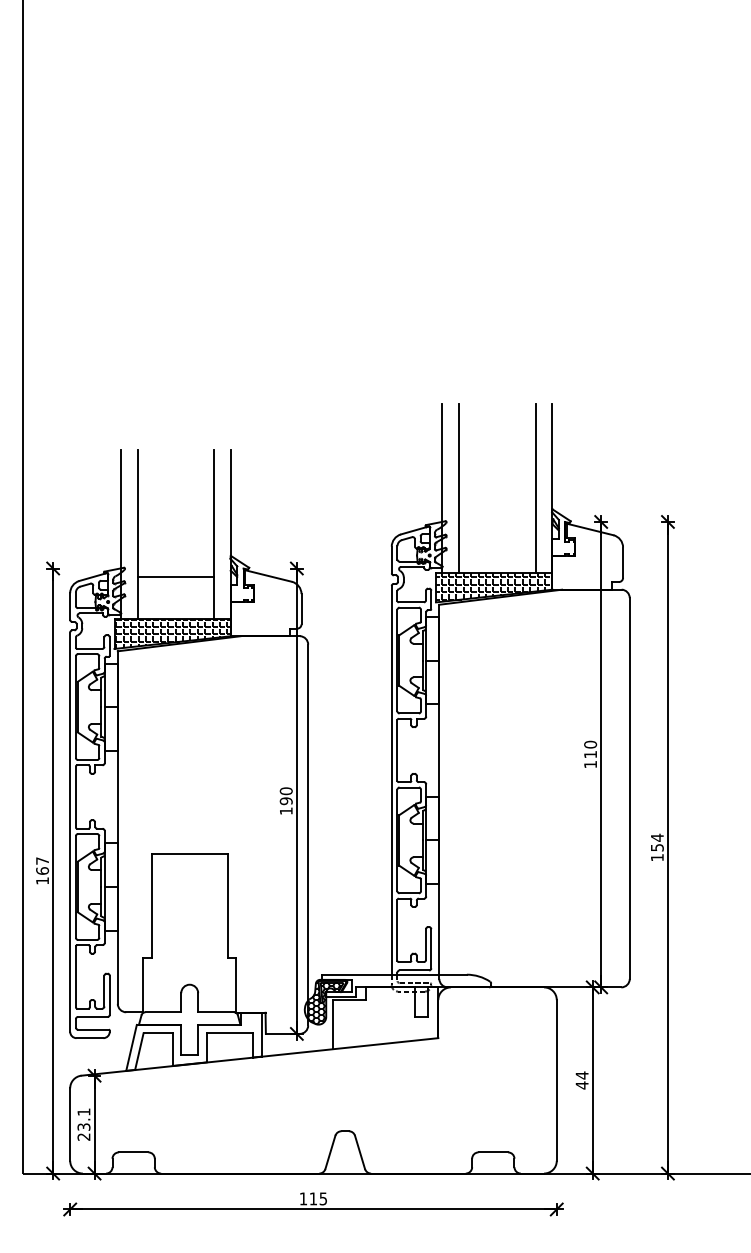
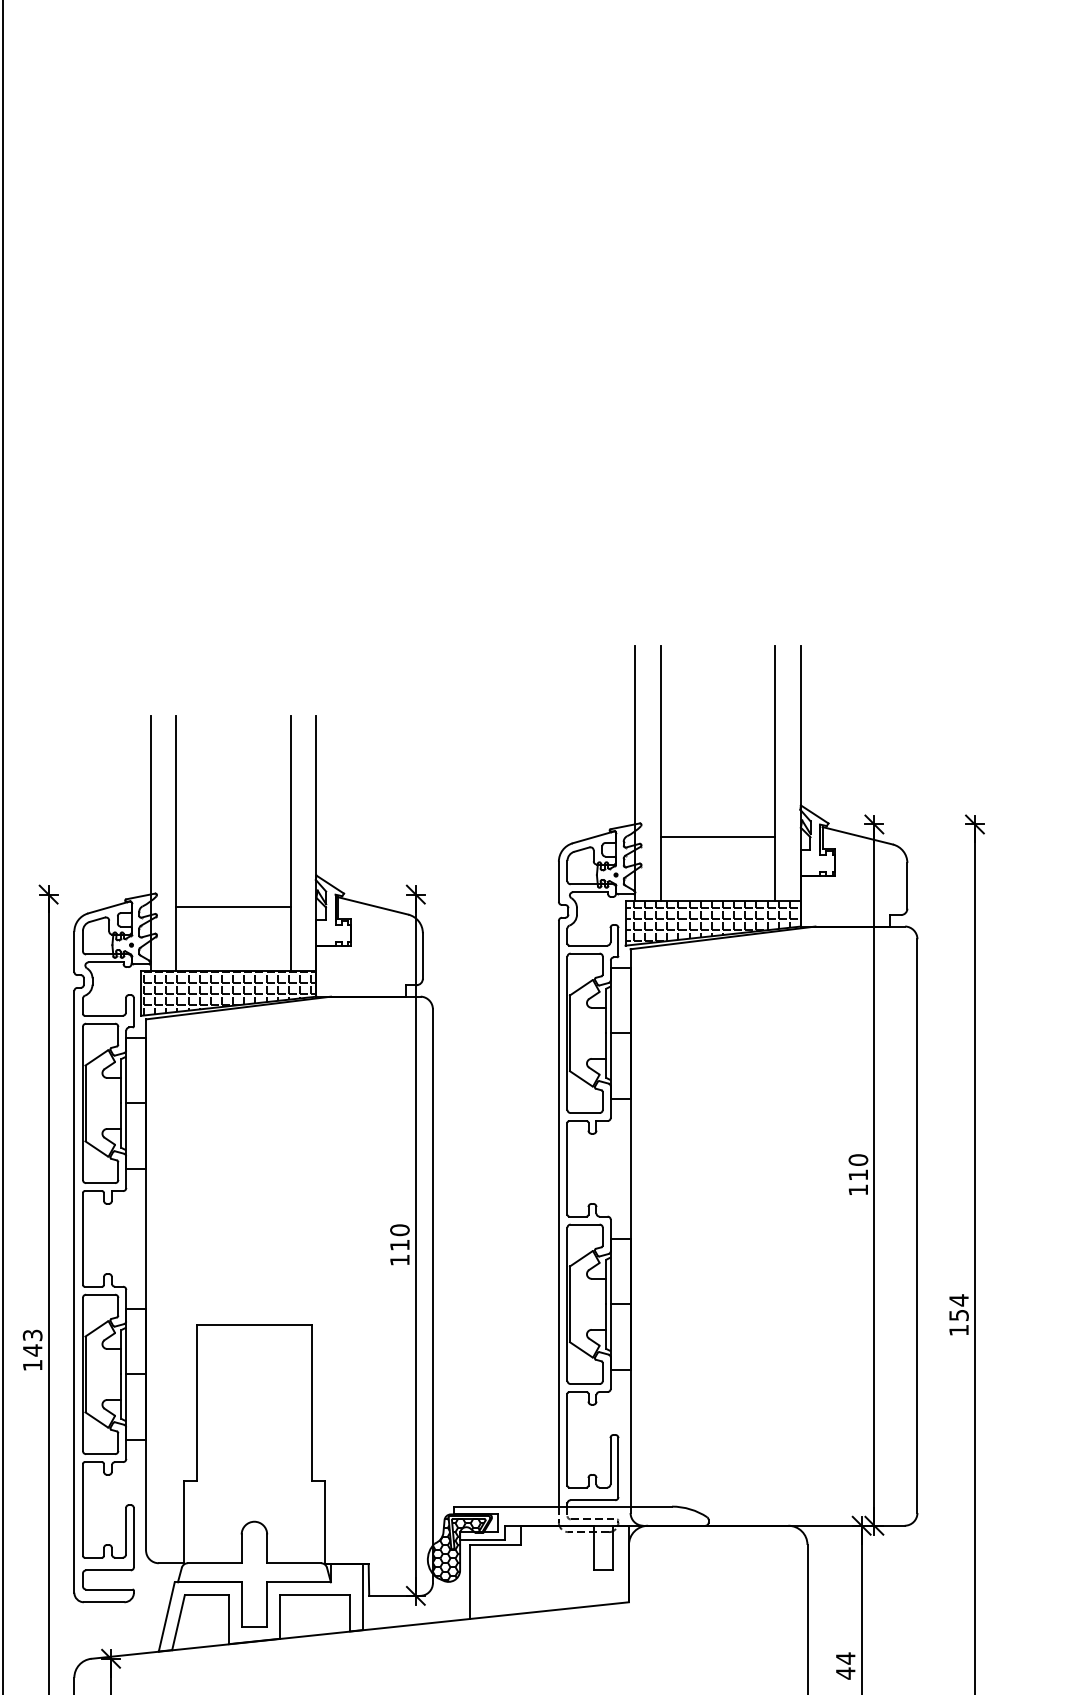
line: (497, 530) -> (718, 837), added
text: (285, 801) -> (398, 1245), 190 -> 110
text: (42, 866) -> (32, 1343), 167 -> 143

